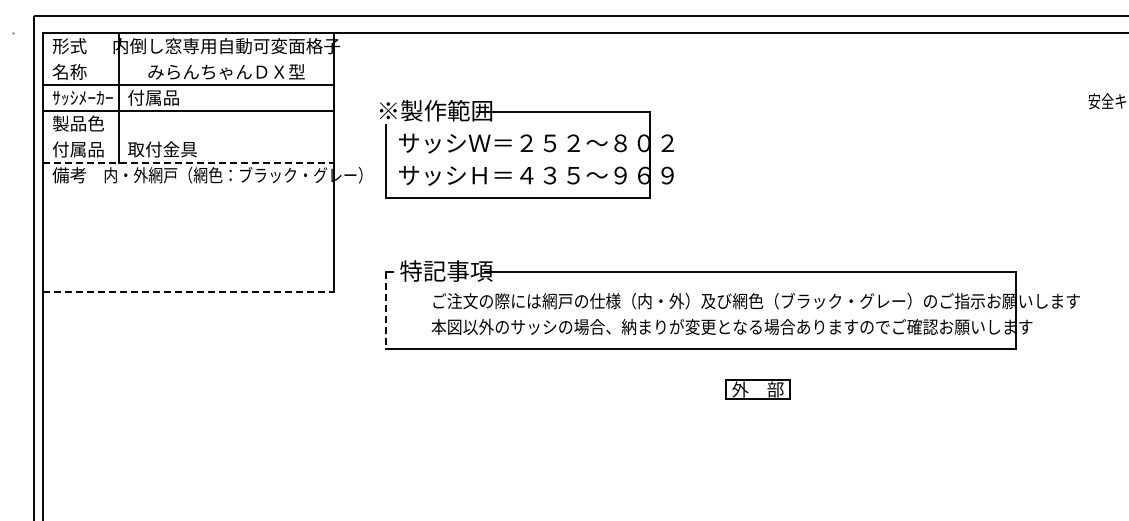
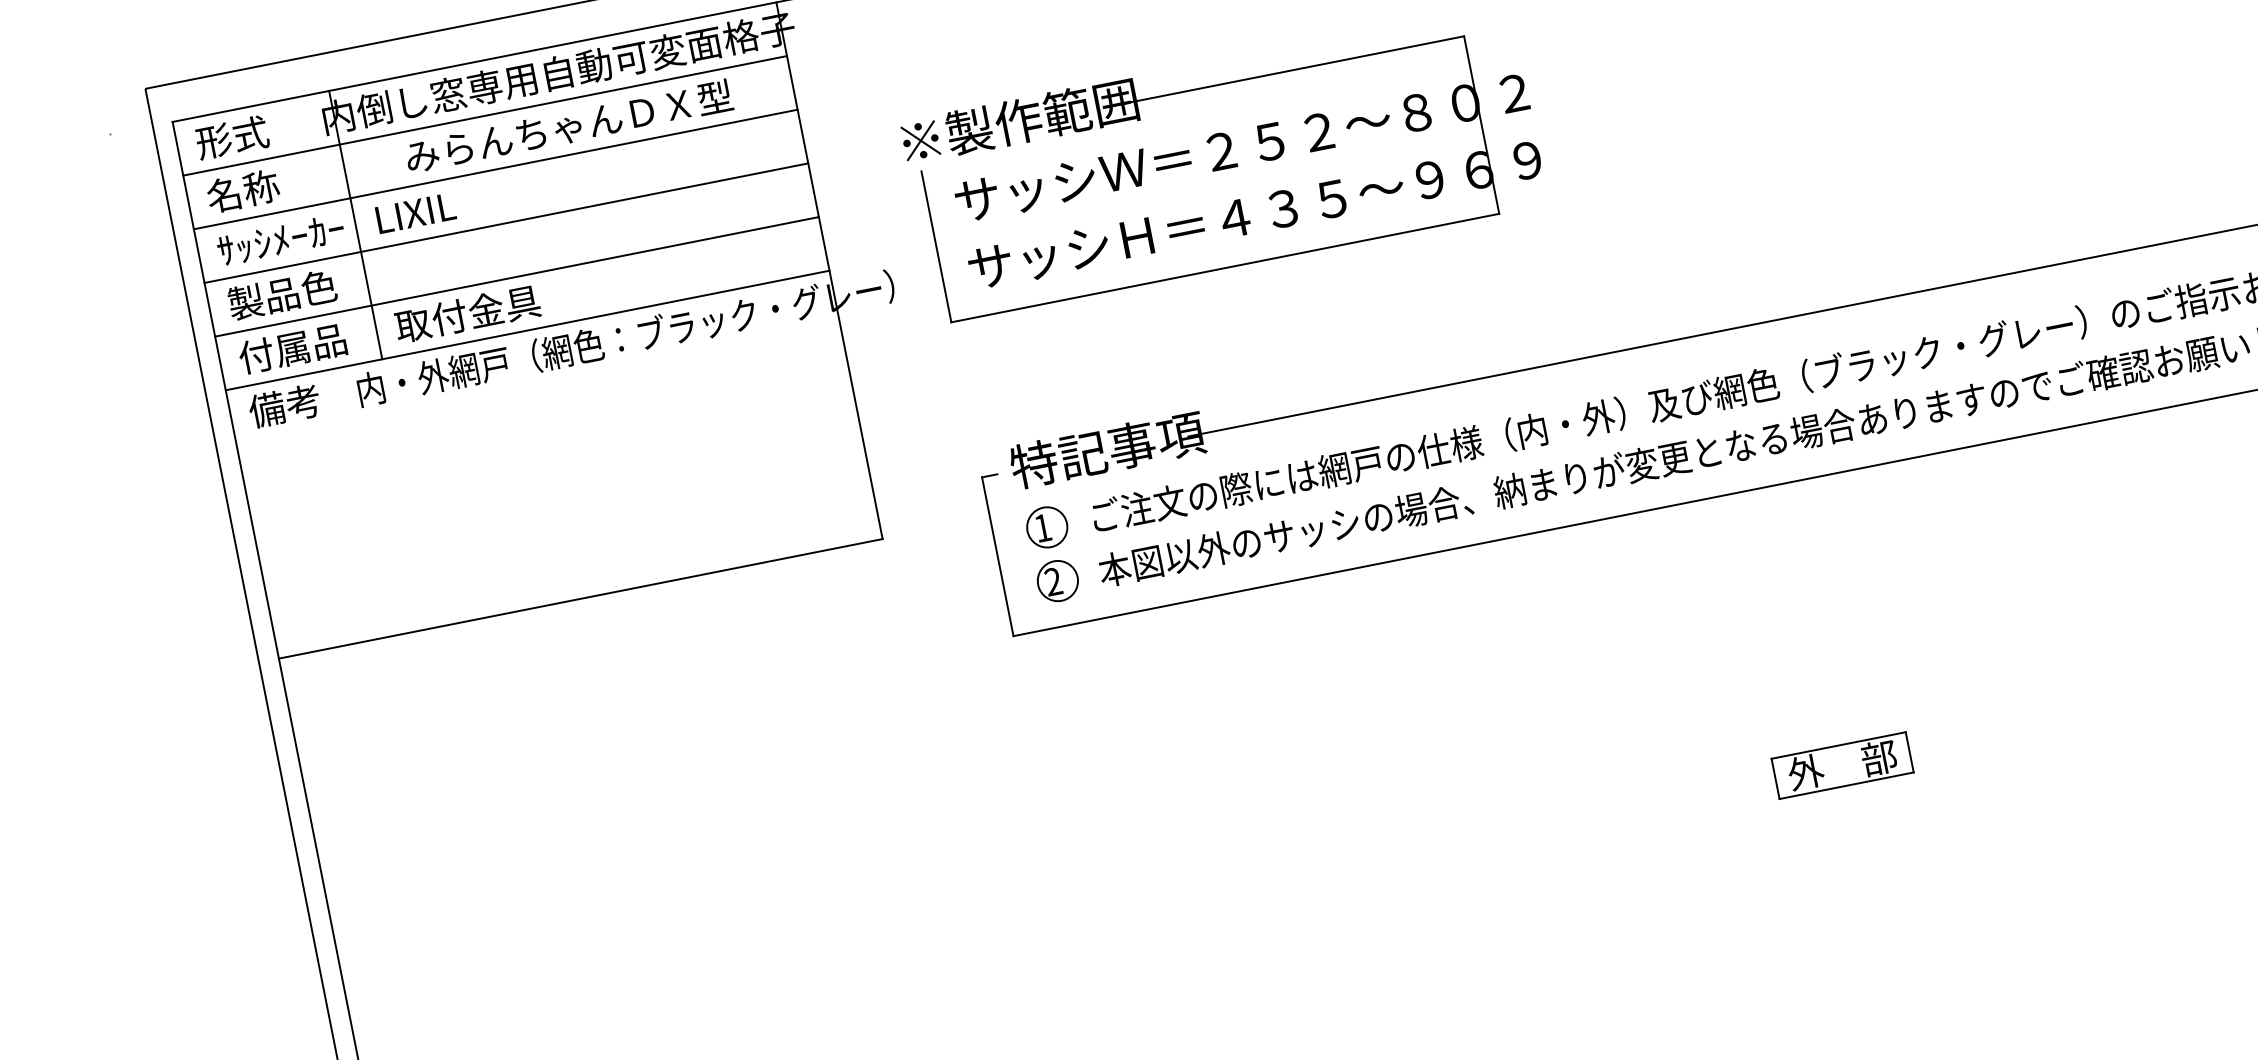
line: (188, 59) -> (484, 116), added
text: (153, 97) -> (427, 209), 付属品 -> LIXIL
line: (188, 136) -> (516, 276), added
line: (189, 162) -> (529, 330), dashed -> solid
line: (189, 291) -> (582, 598), dashed -> solid
line: (385, 310) -> (997, 556), dashed -> solid
part: (411, 314) -> (1052, 554), added
part: (757, 389) -> (1841, 765), moved

